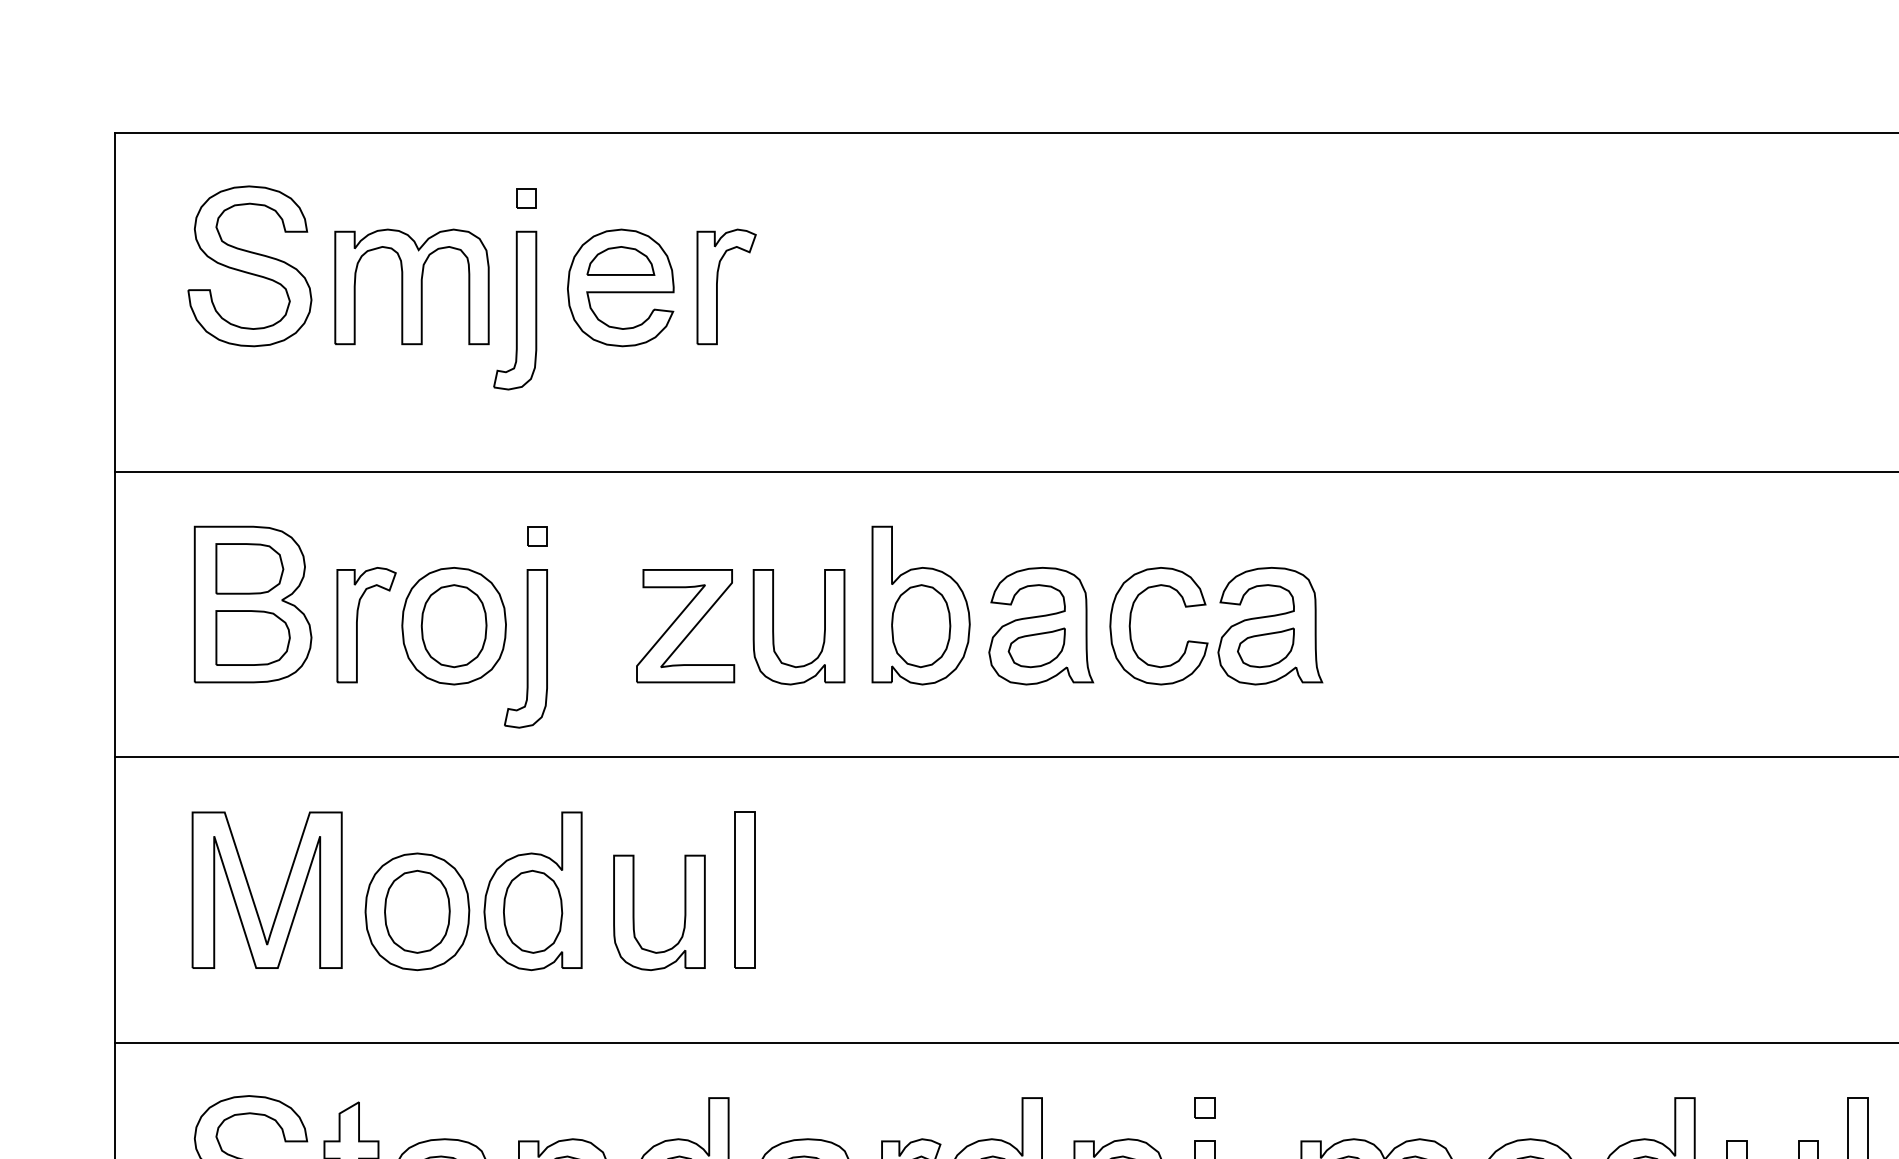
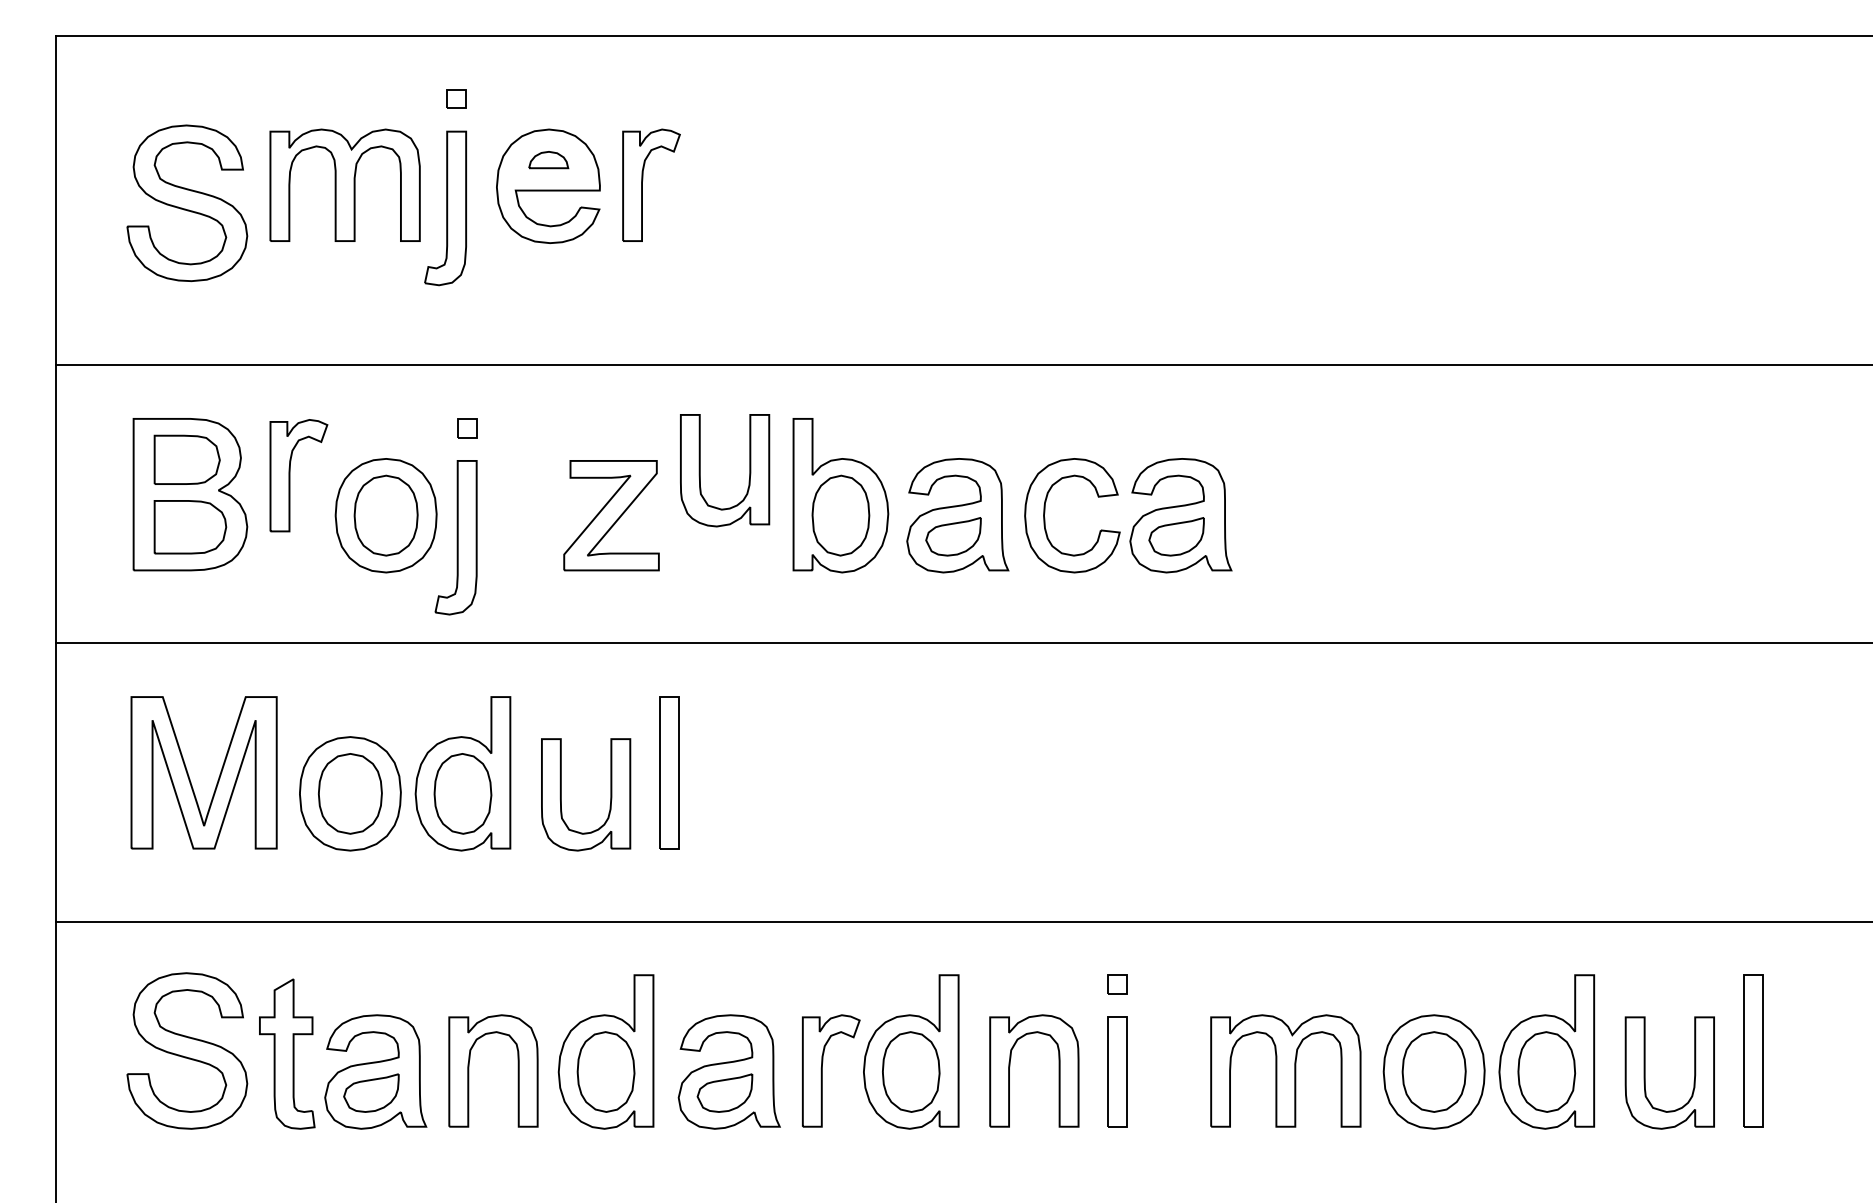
part: (620, 260) -> (548, 159), size x0.6
part: (250, 266) -> (187, 203), moved
part: (357, 624) -> (290, 475), moved
part: (824, 627) -> (749, 470), moved

